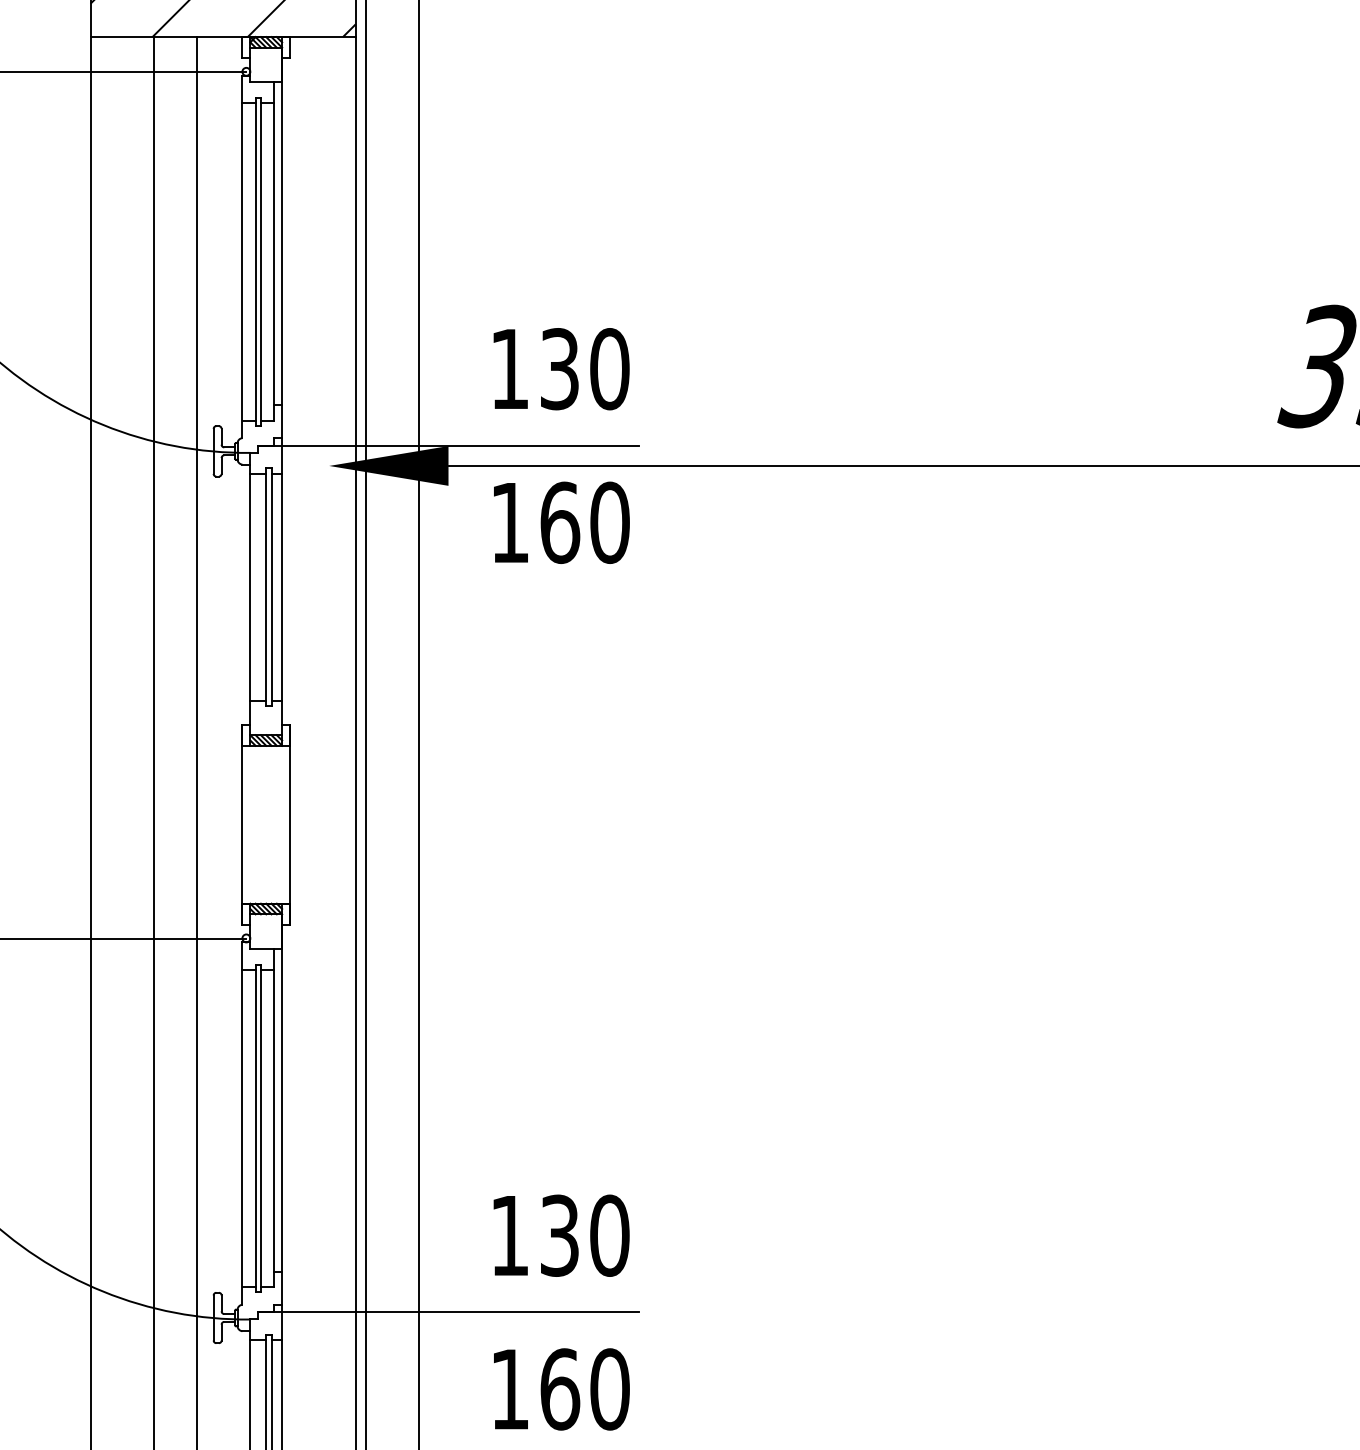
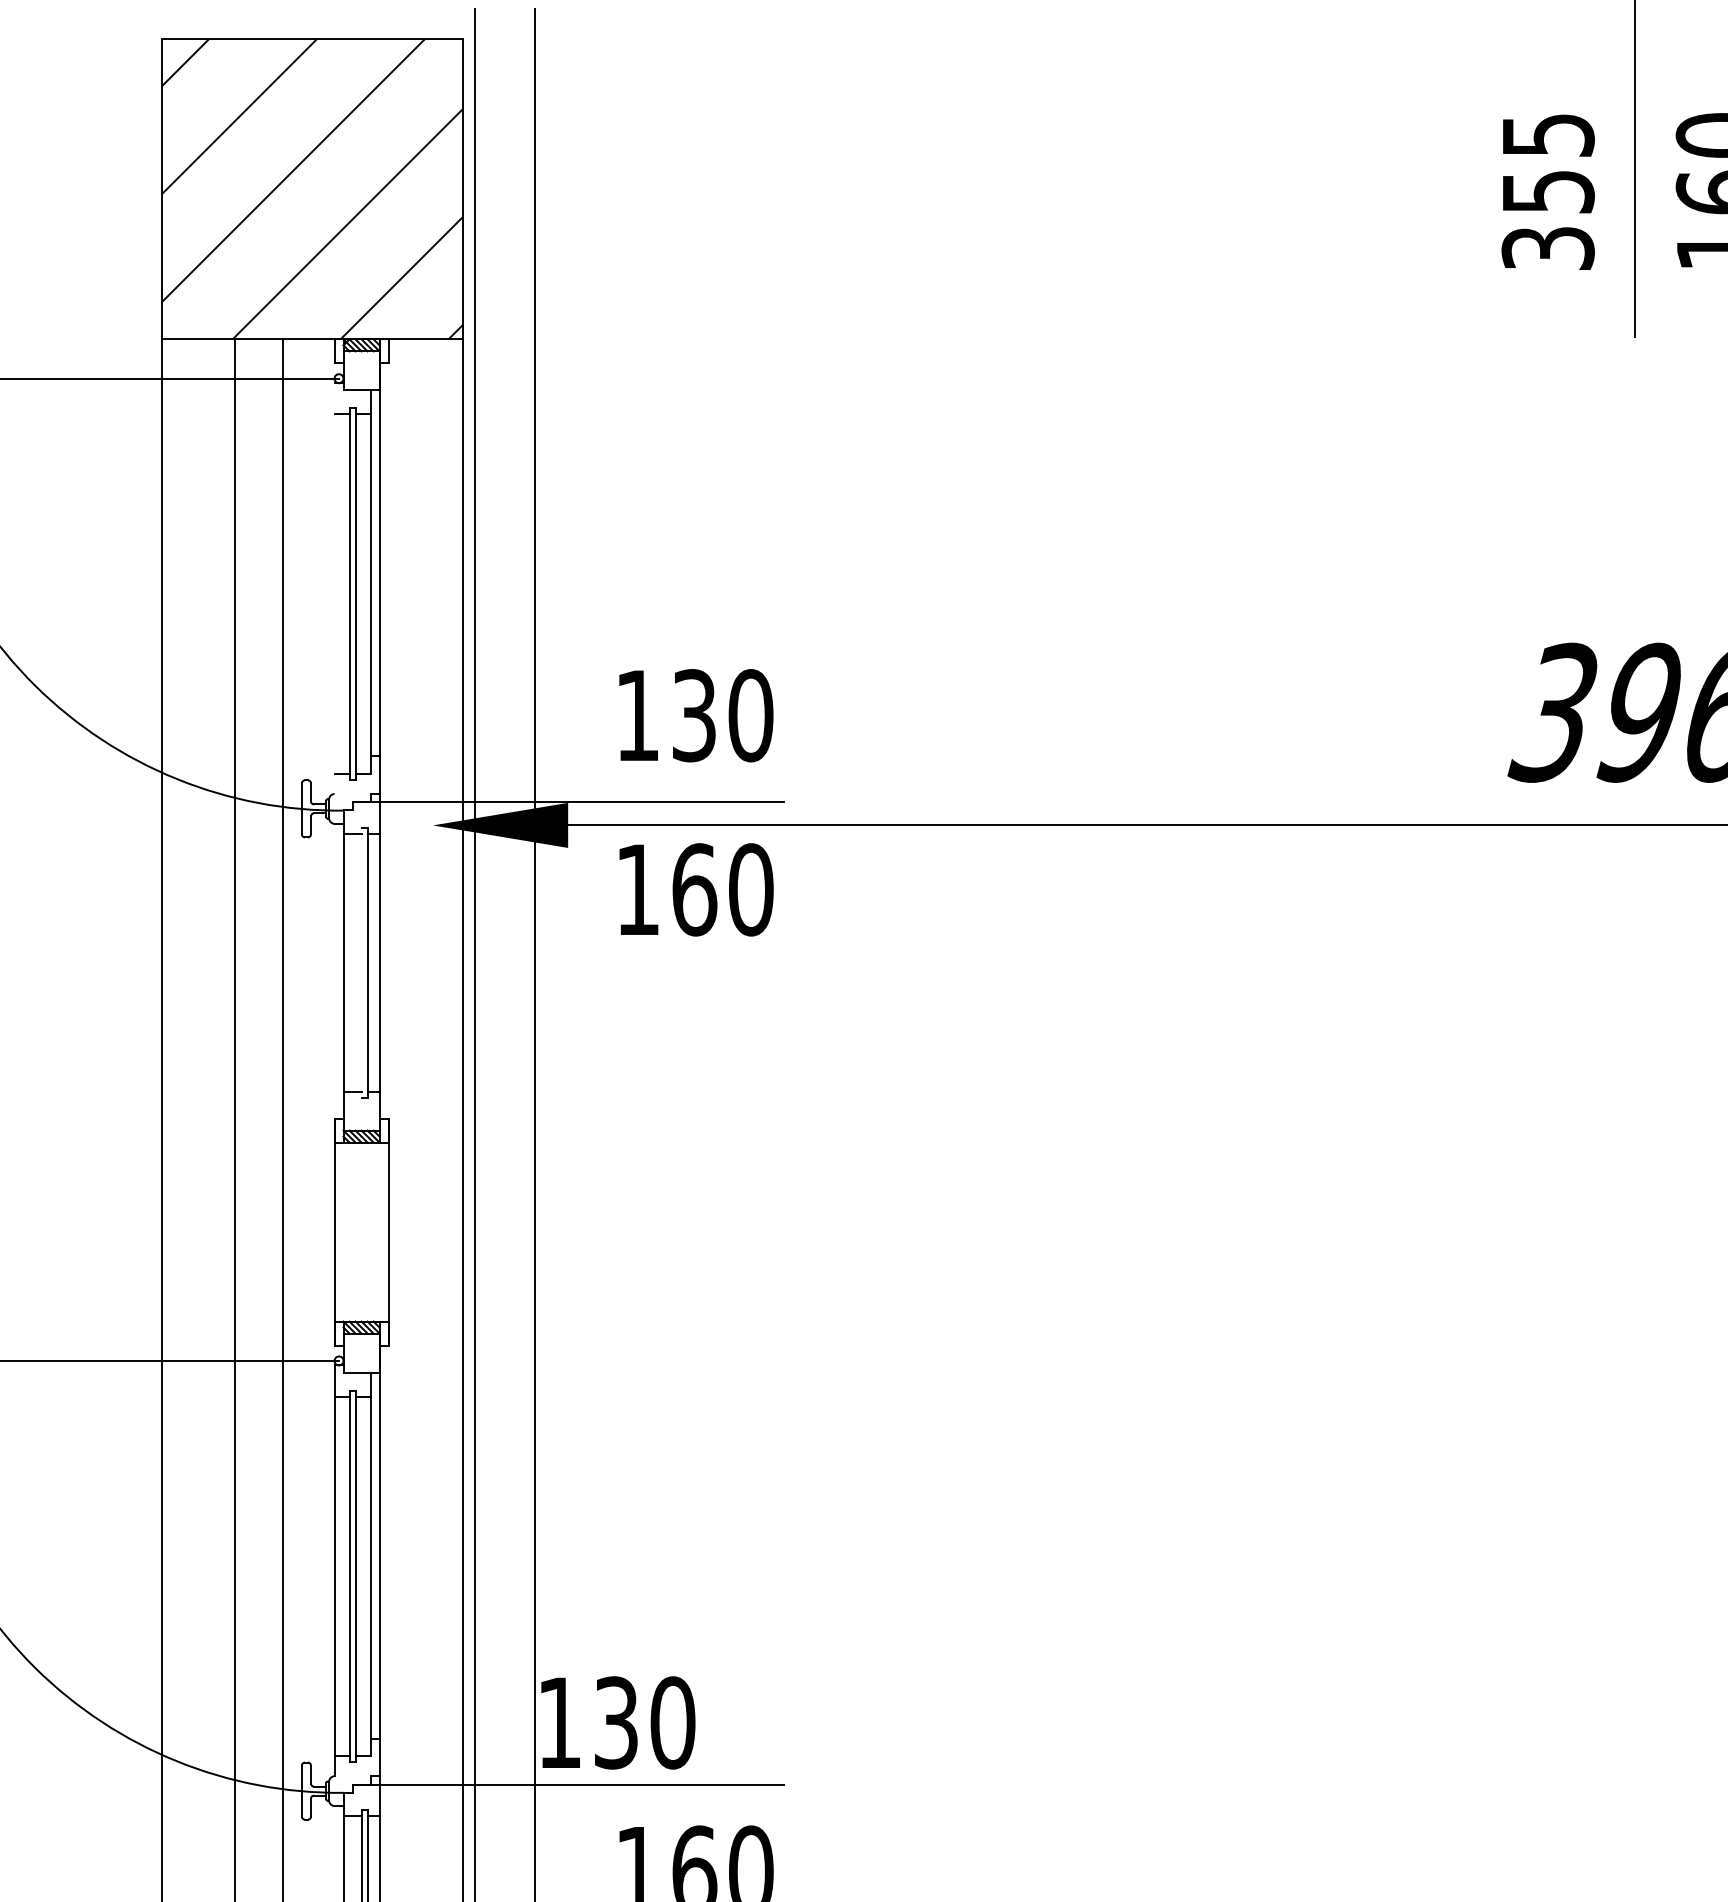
line: (242, 256) -> (334, 588), removed
line: (266, 586) -> (361, 962), removed
text: (561, 1235) -> (618, 1722), moved

